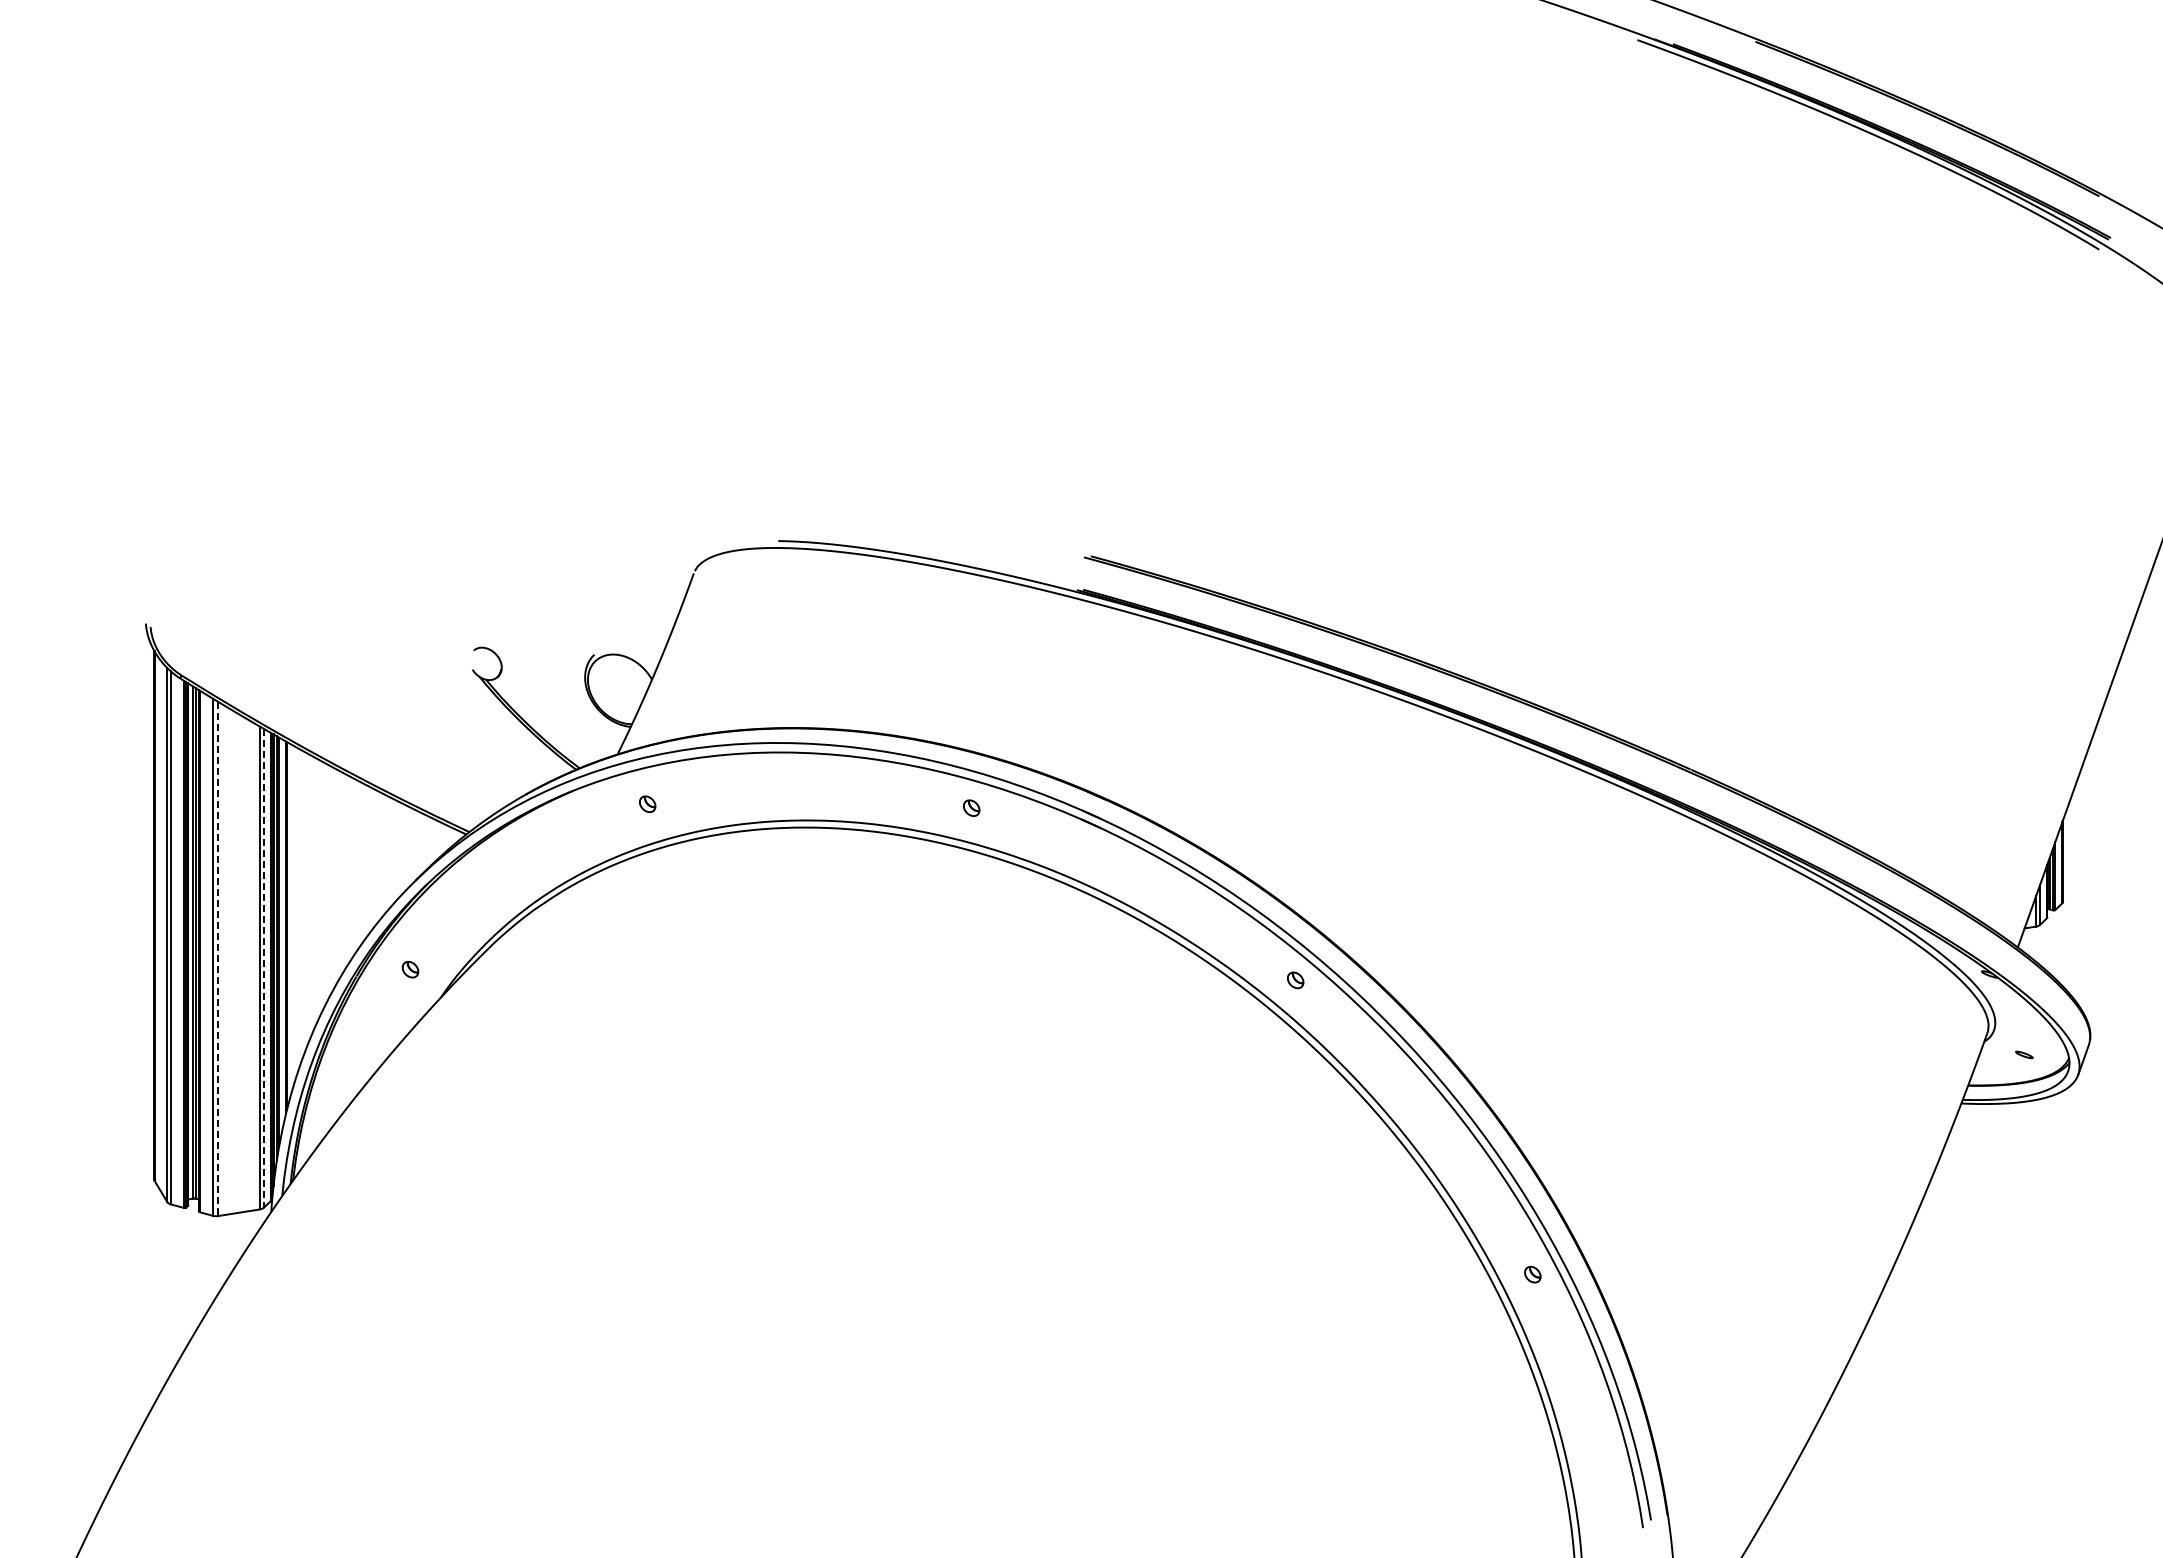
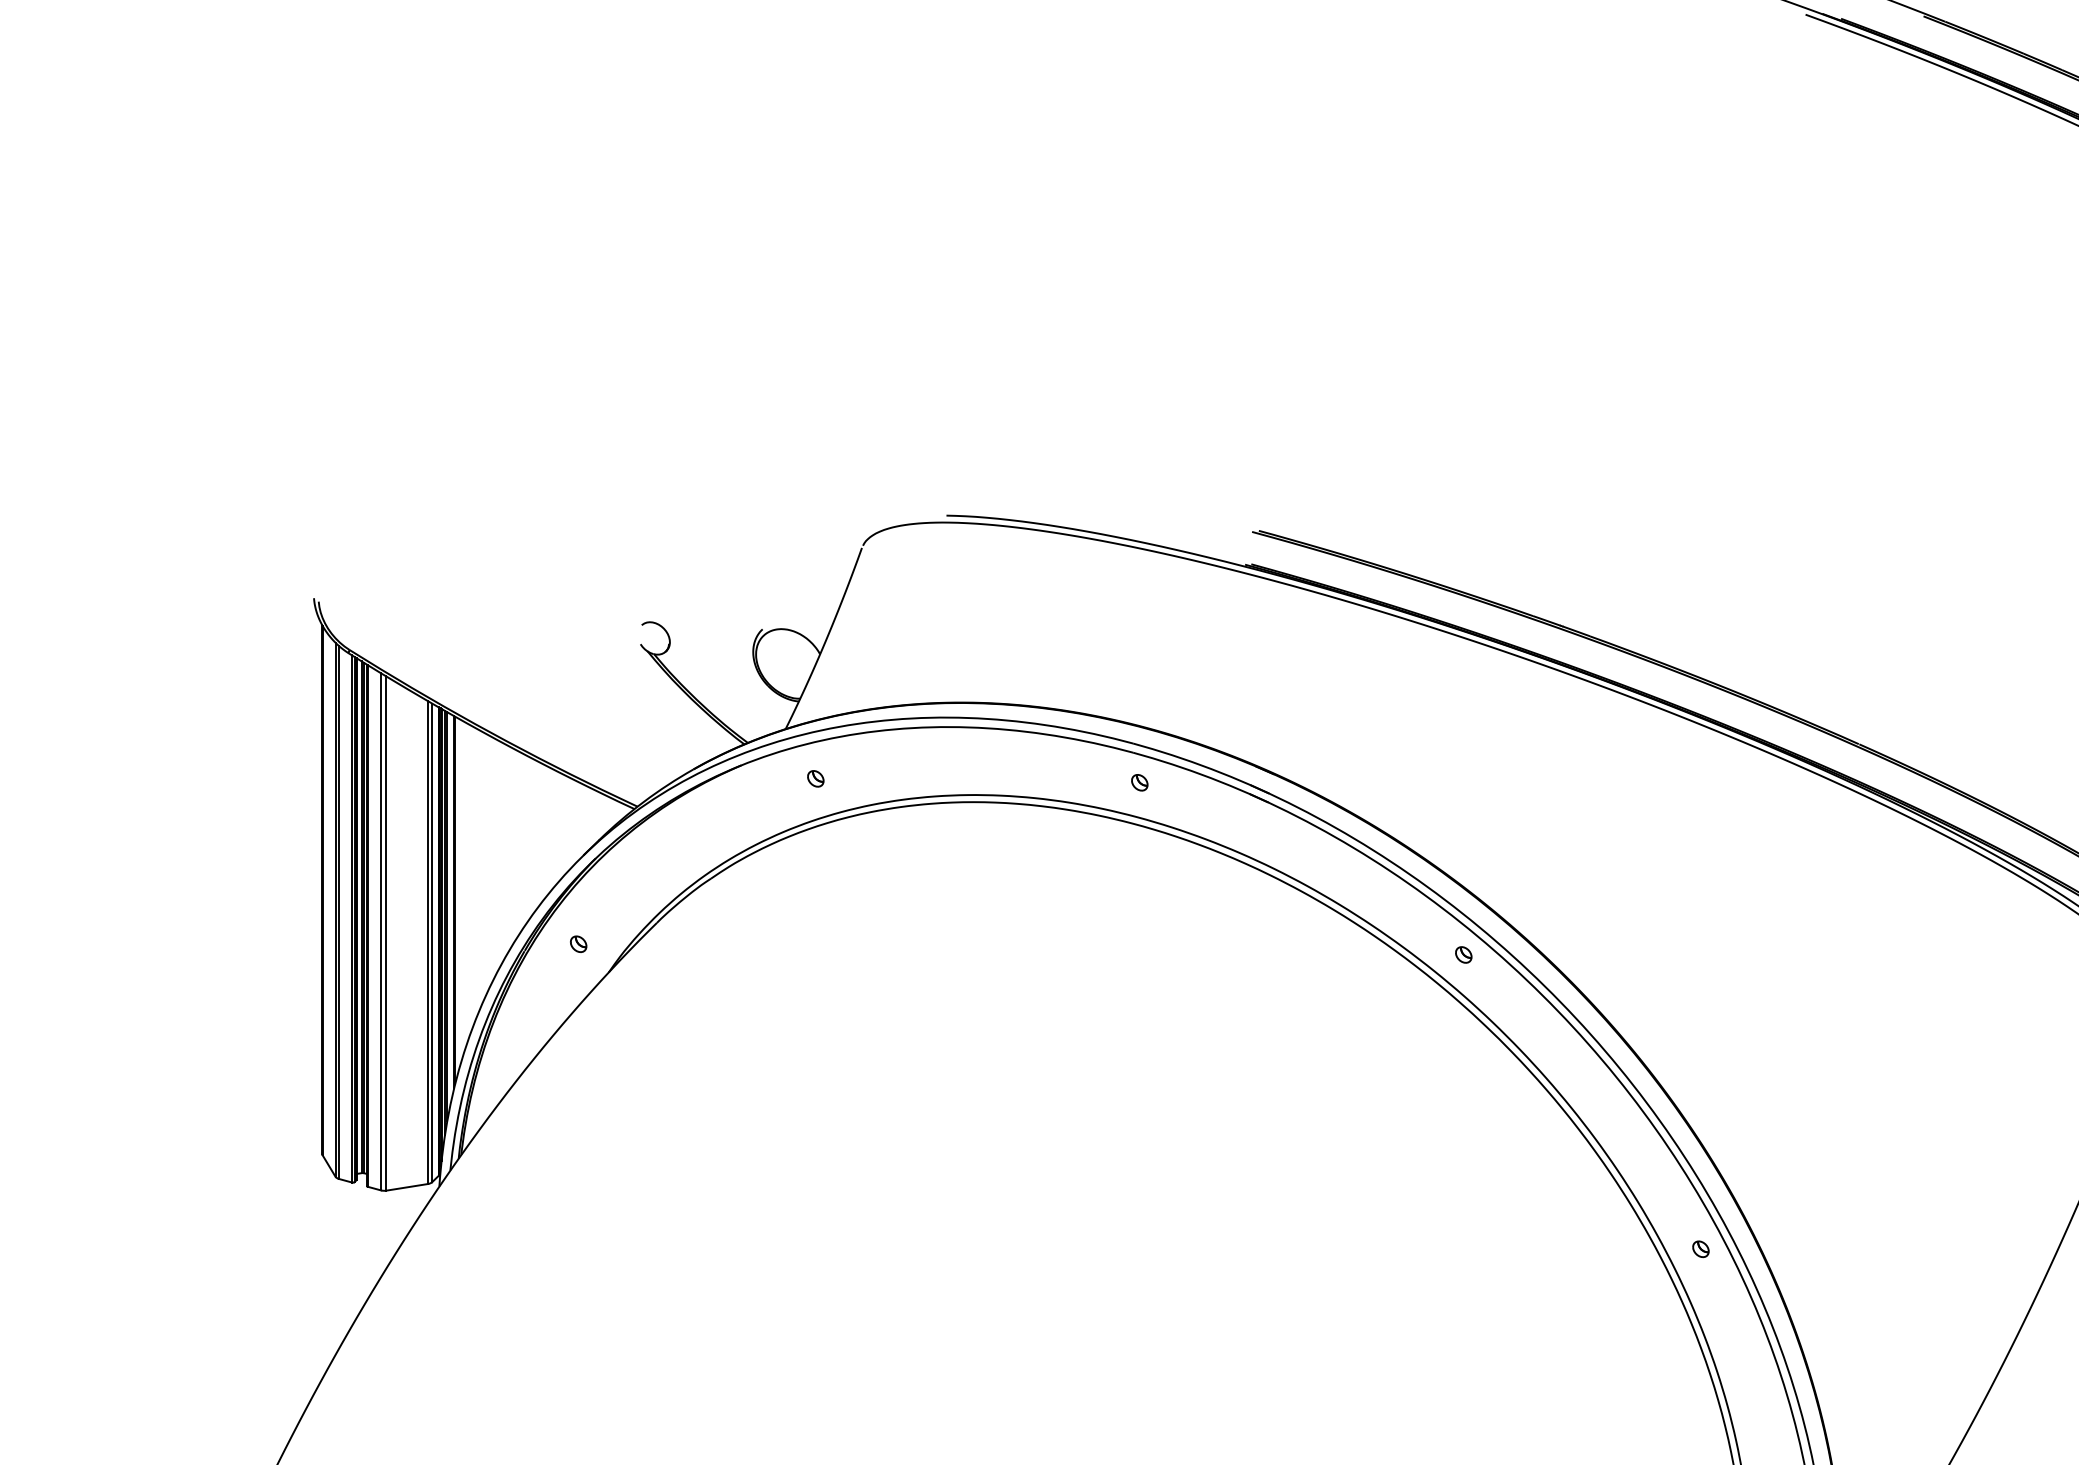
line: (218, 959) -> (386, 934), dashed -> solid
line: (264, 968) -> (432, 943), dashed -> solid

